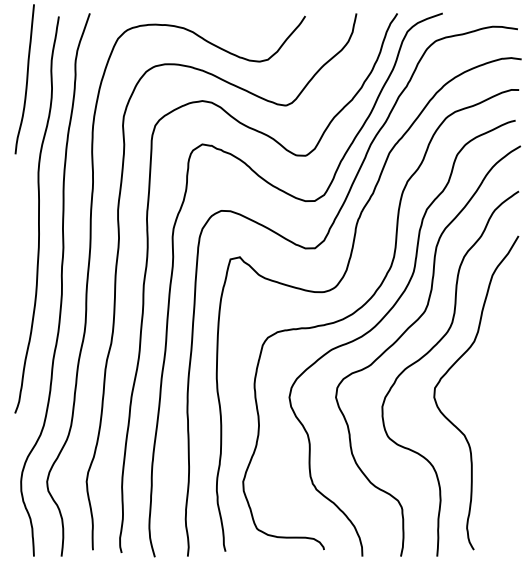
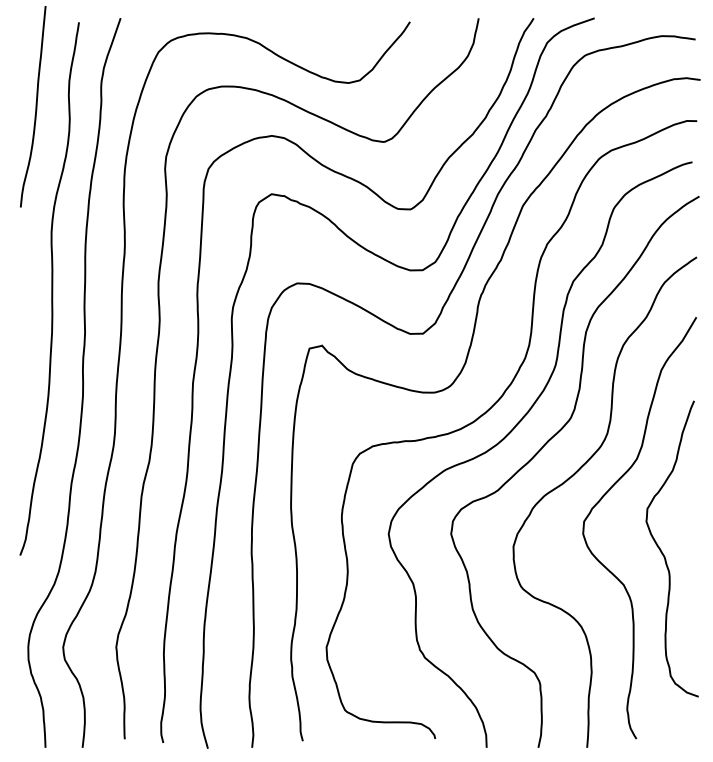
curve: (494, 411) -> (664, 552), added

